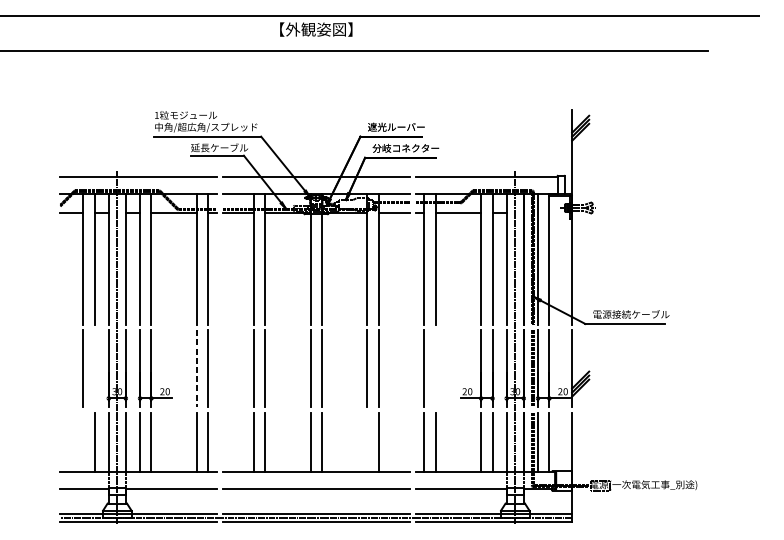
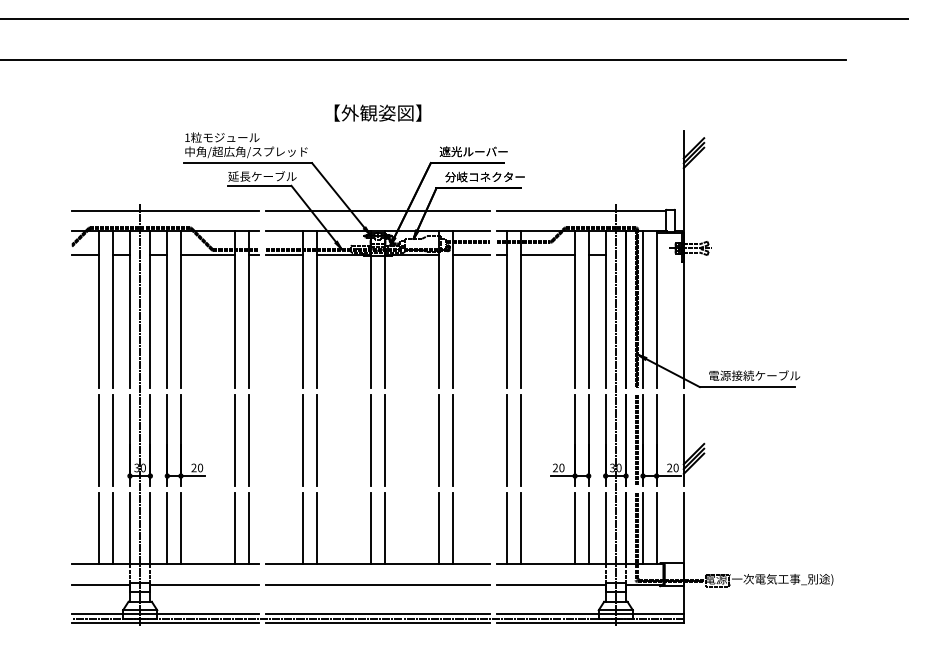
text: (315, 29) -> (377, 112), moved
line: (95, 368) -> (113, 440), added
line: (197, 368) -> (235, 440), dashed -> solid
line: (435, 368) -> (520, 440), added
line: (83, 442) -> (99, 528), added
line: (367, 442) -> (439, 528), added

